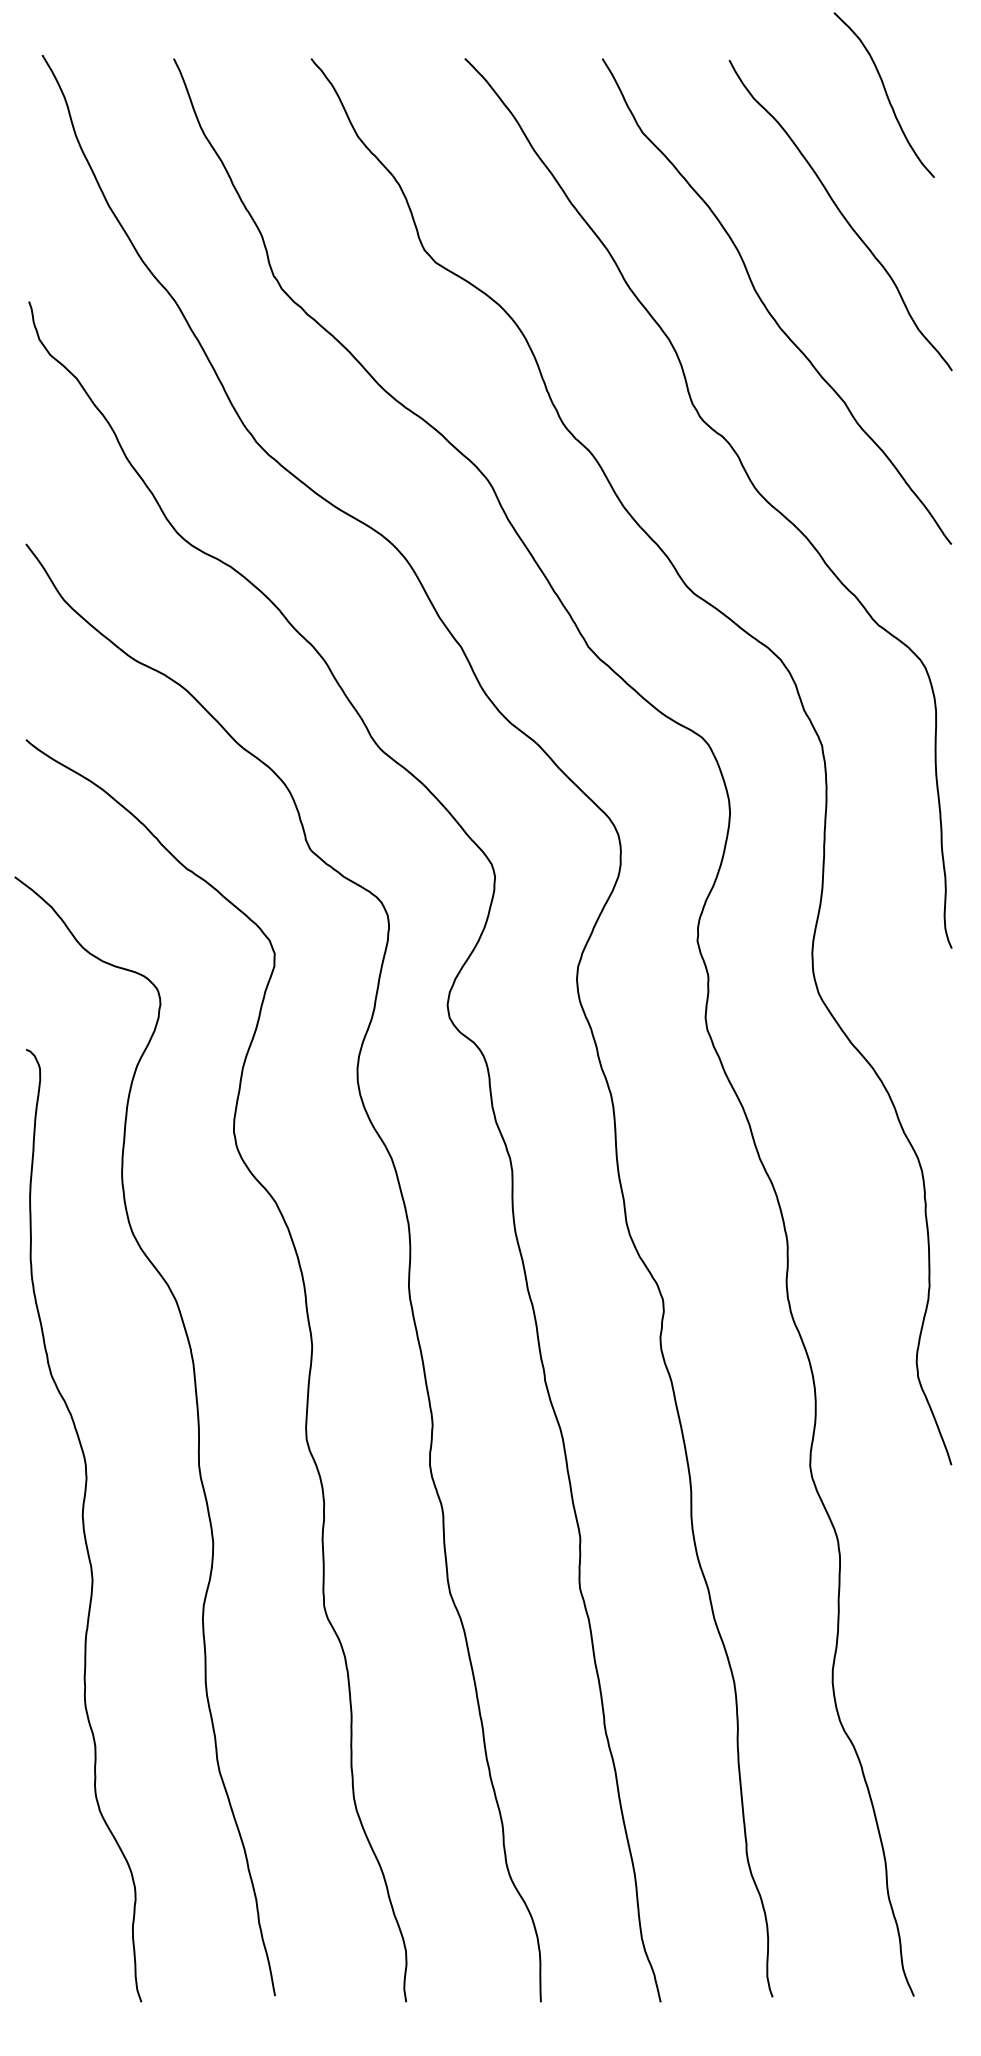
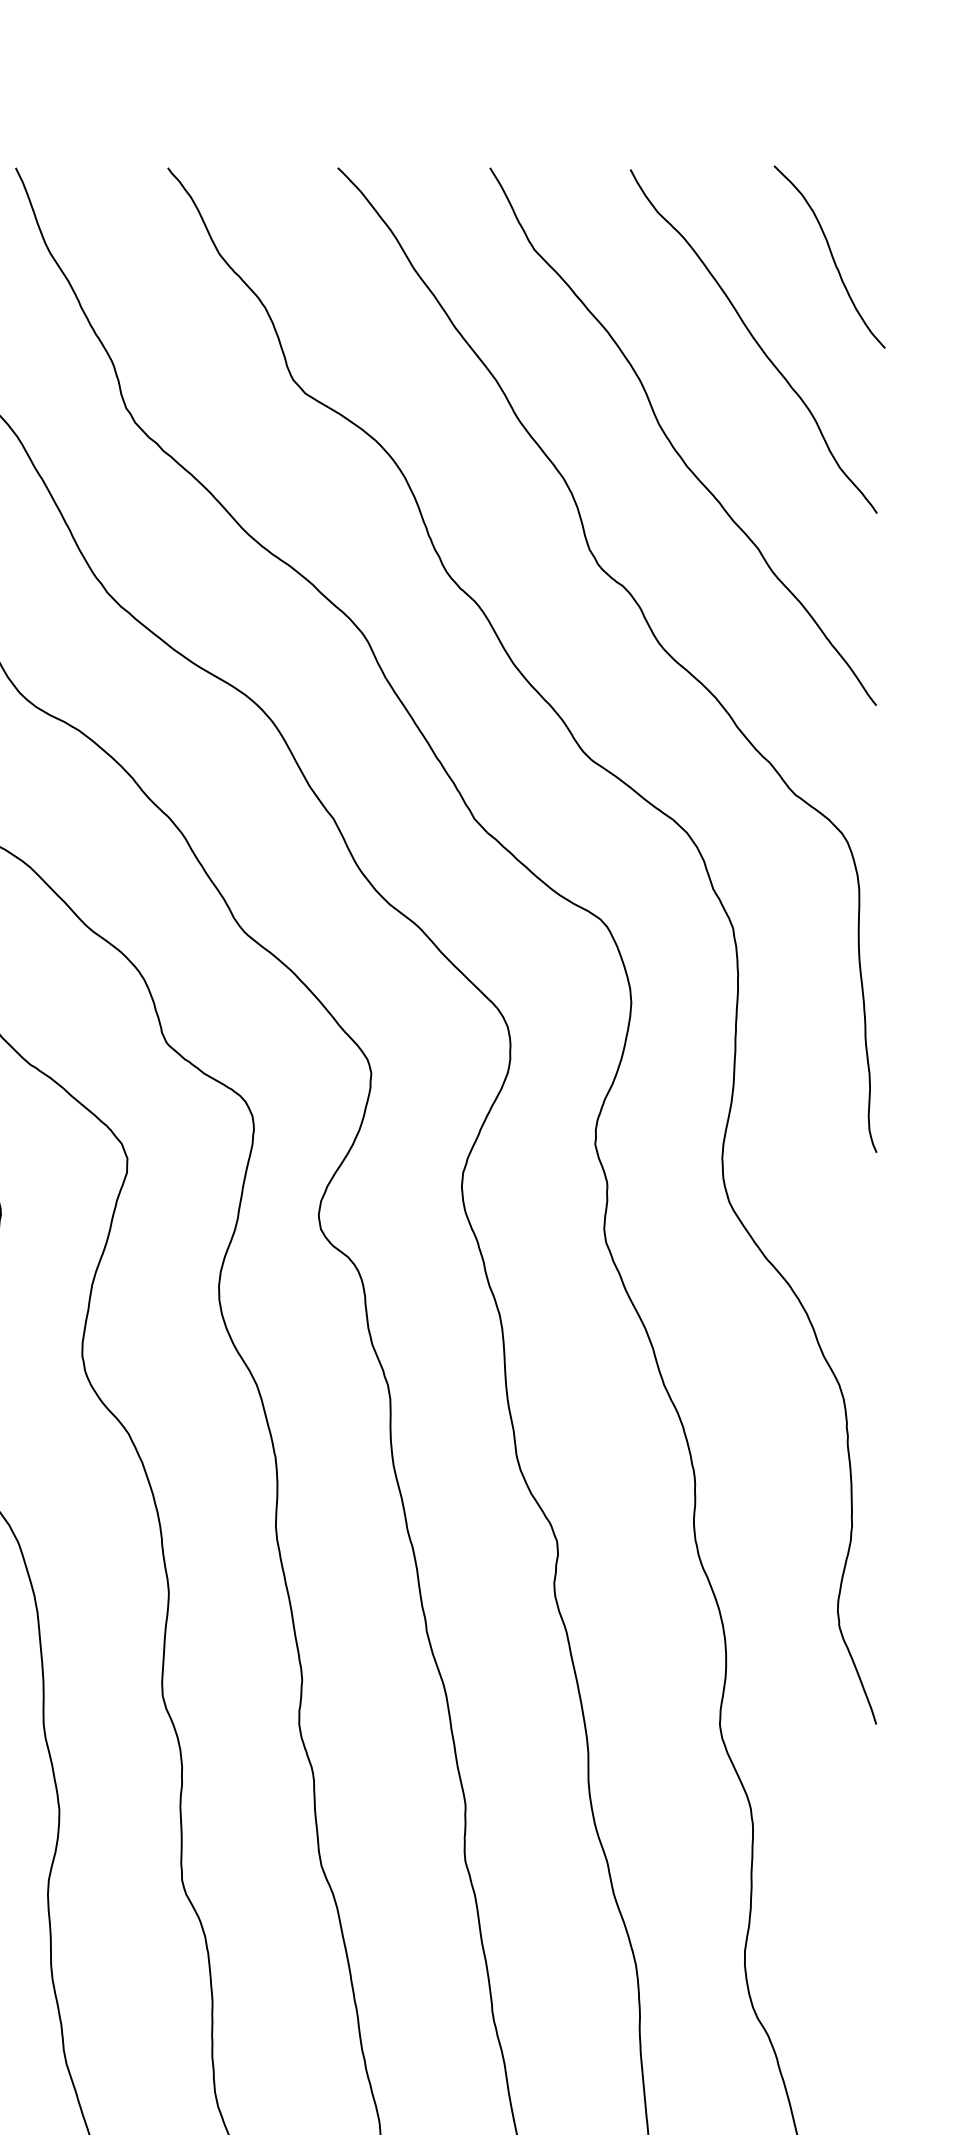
curve: (885, 94) -> (830, 256), moved

